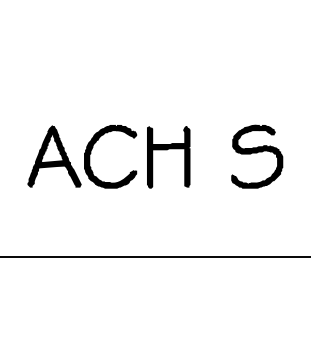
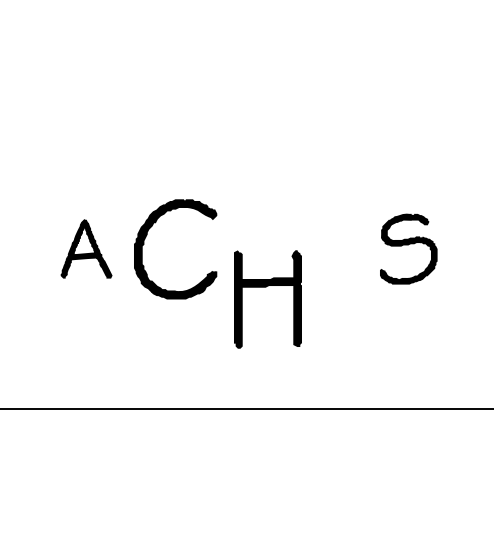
part: (167, 150) -> (266, 288), moved
part: (54, 156) -> (86, 248), size x0.6
part: (257, 156) -> (409, 248), size x0.7

